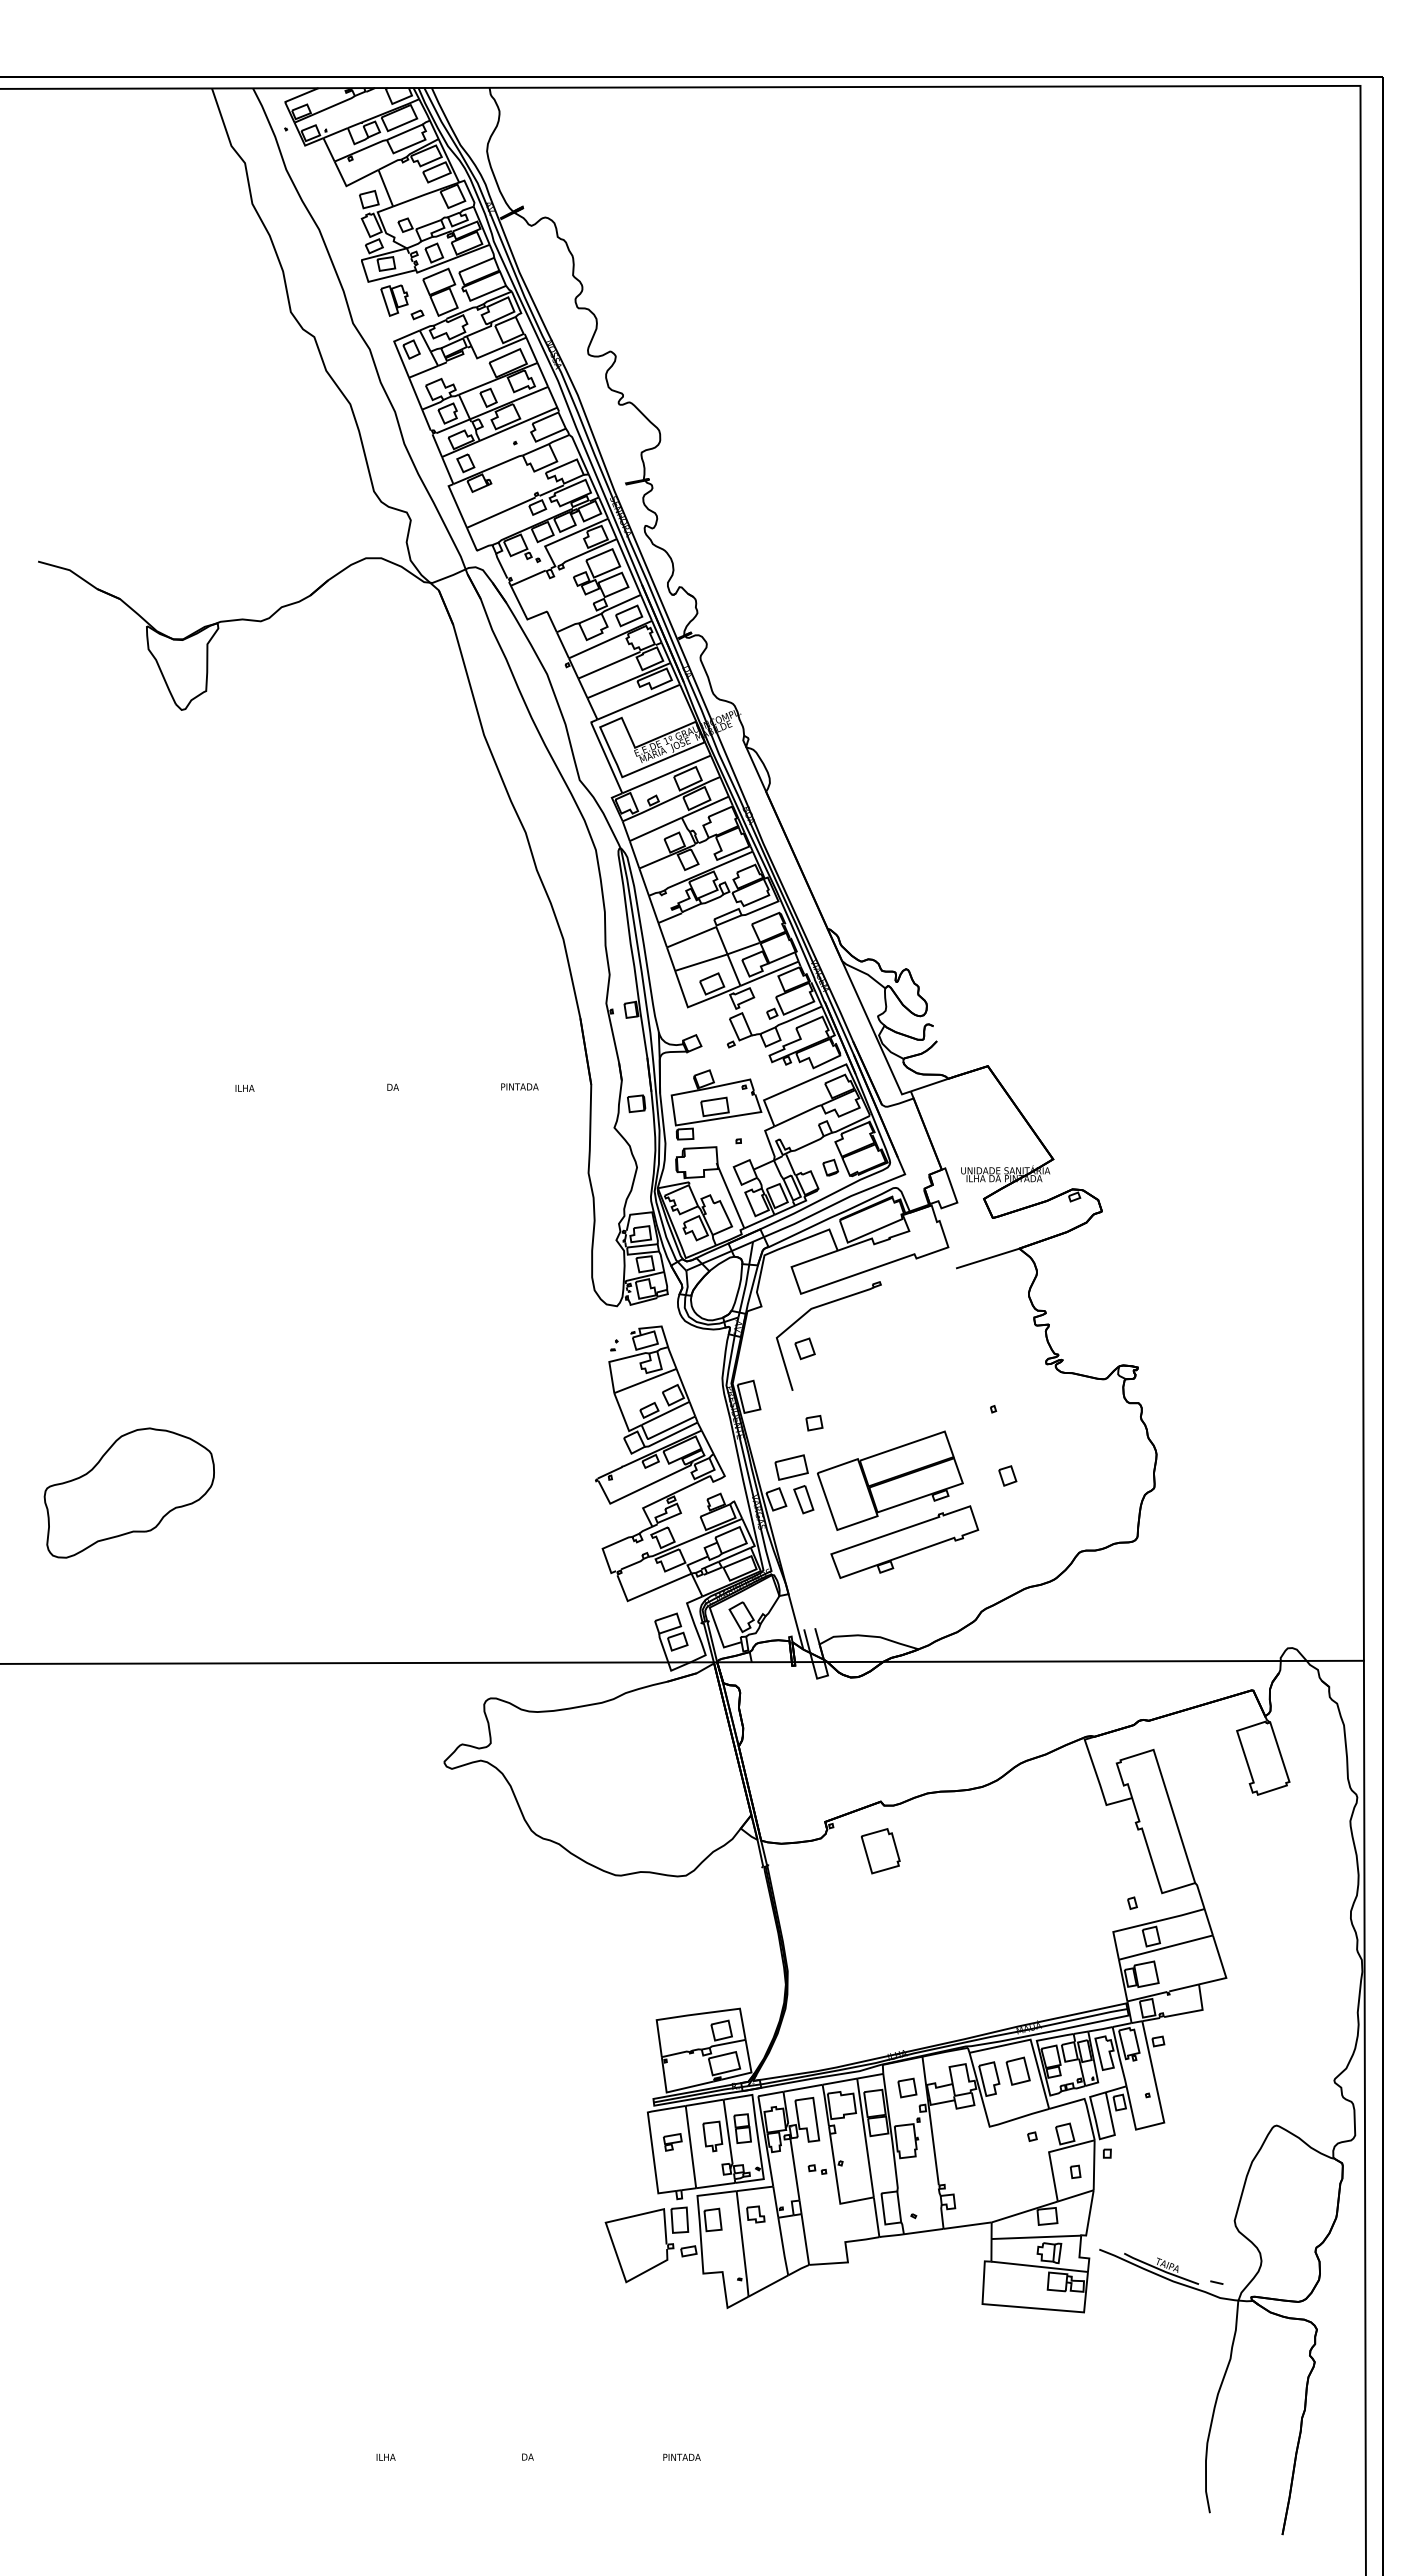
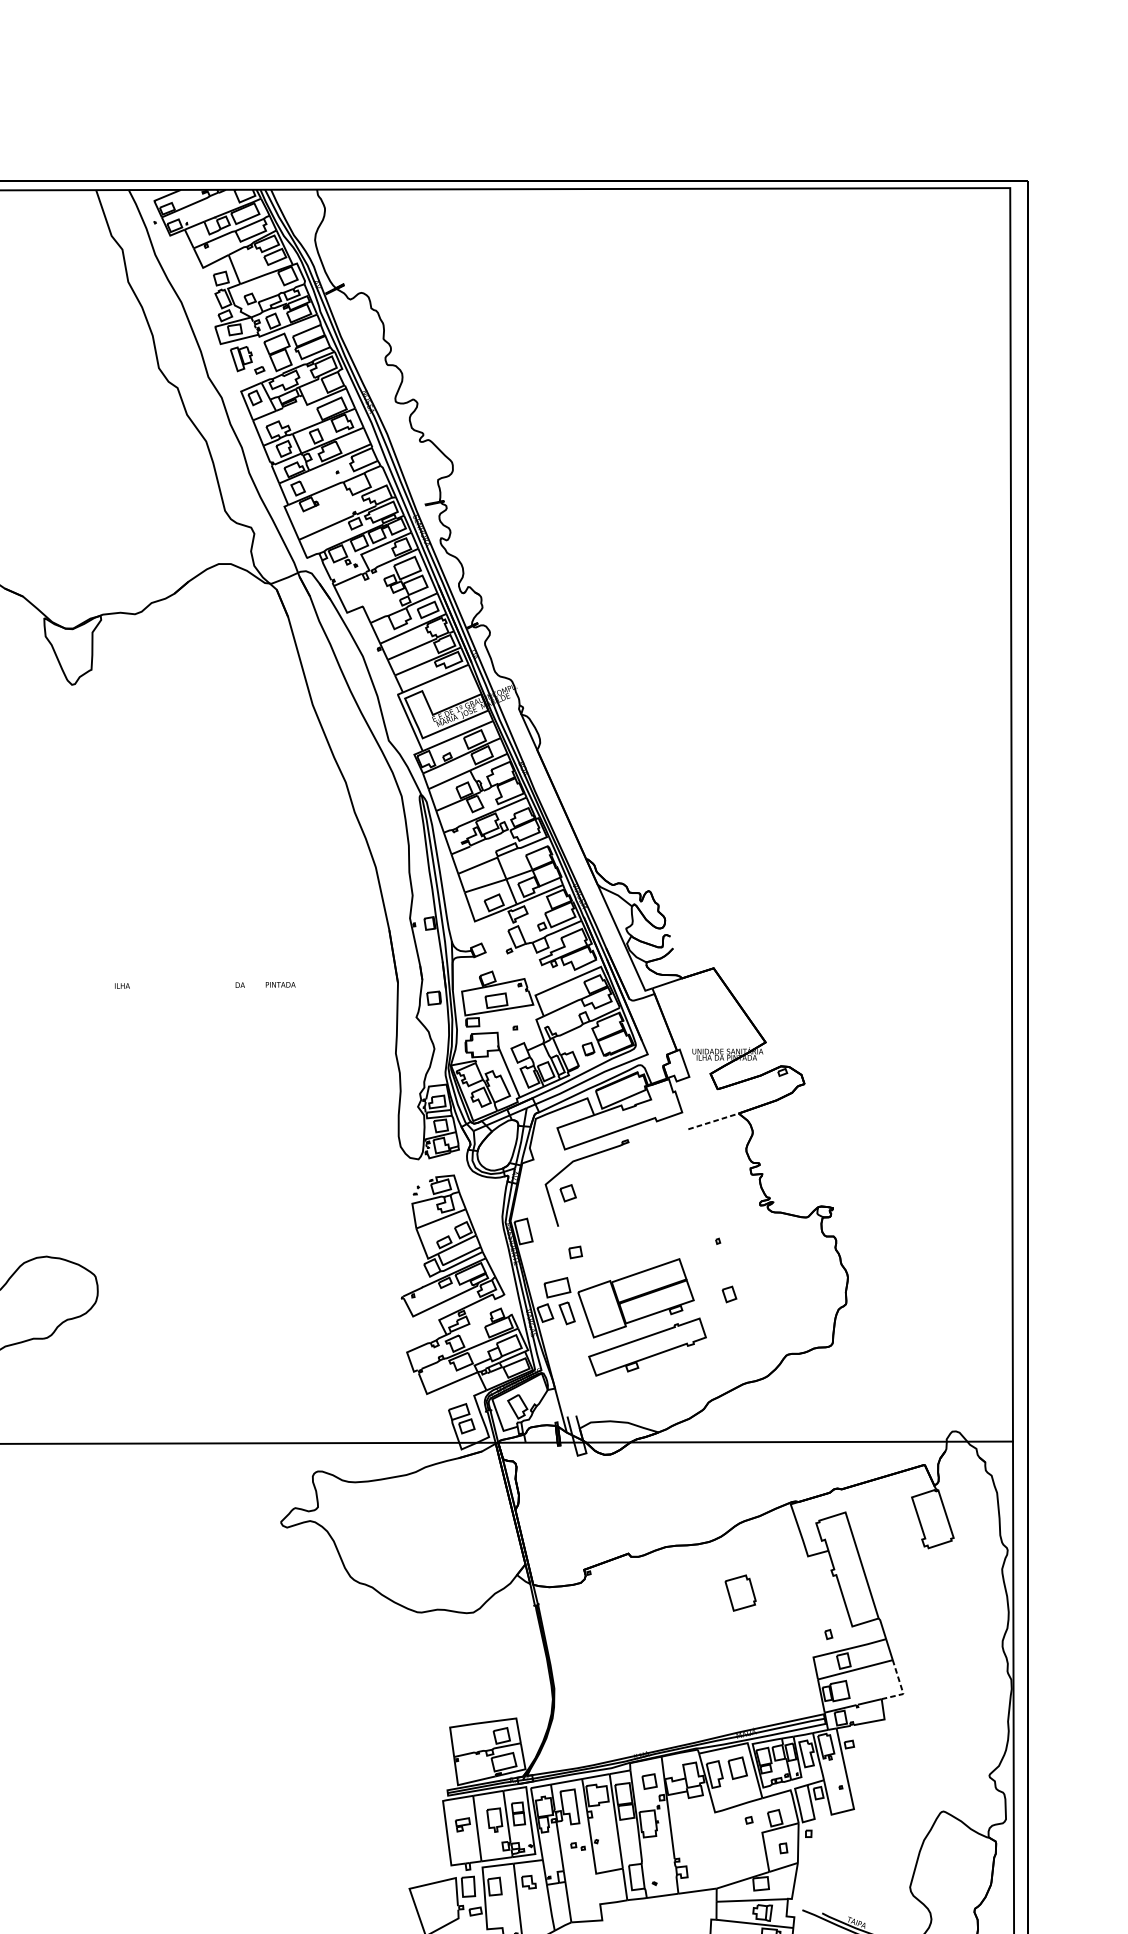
text: (519, 1086) -> (280, 984), moved
line: (988, 1258) -> (714, 1121), solid -> dashed
part: (880, 1851) -> (740, 1593), moved
line: (1223, 1970) -> (901, 1688), solid -> dashed

